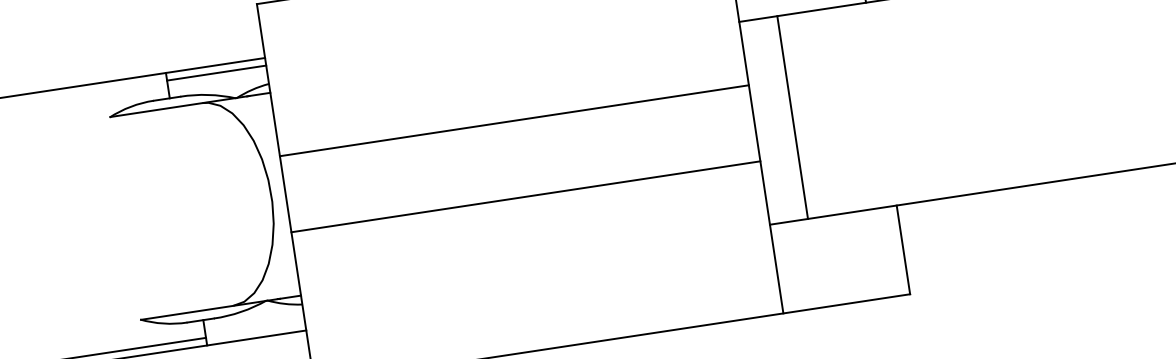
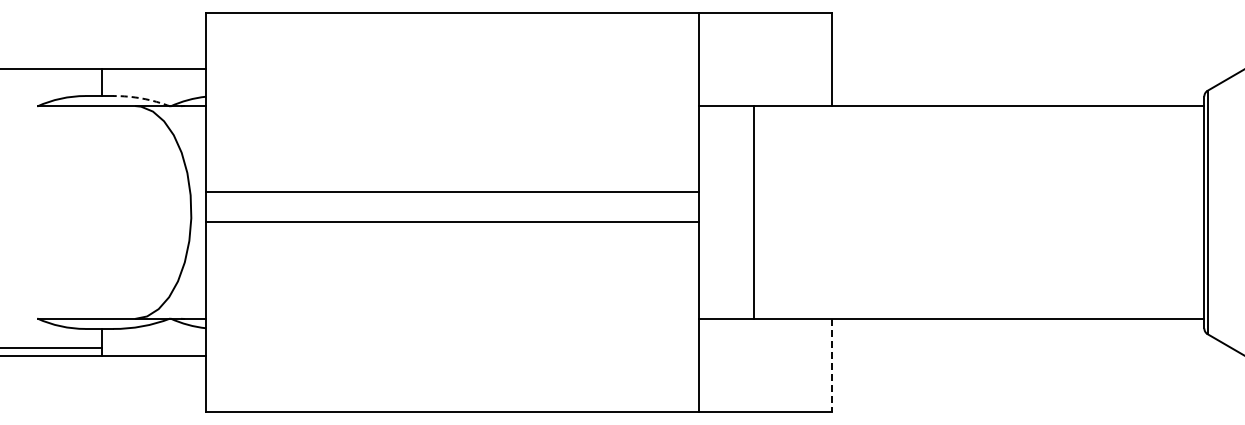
line: (216, 73) -> (154, 77), removed
arc: (208, 94) -> (142, 98), solid -> dashed
line: (792, 117) -> (753, 212), moved
line: (514, 120) -> (452, 191), moved
line: (526, 196) -> (452, 222), moved
line: (903, 249) -> (831, 365), solid -> dashed

